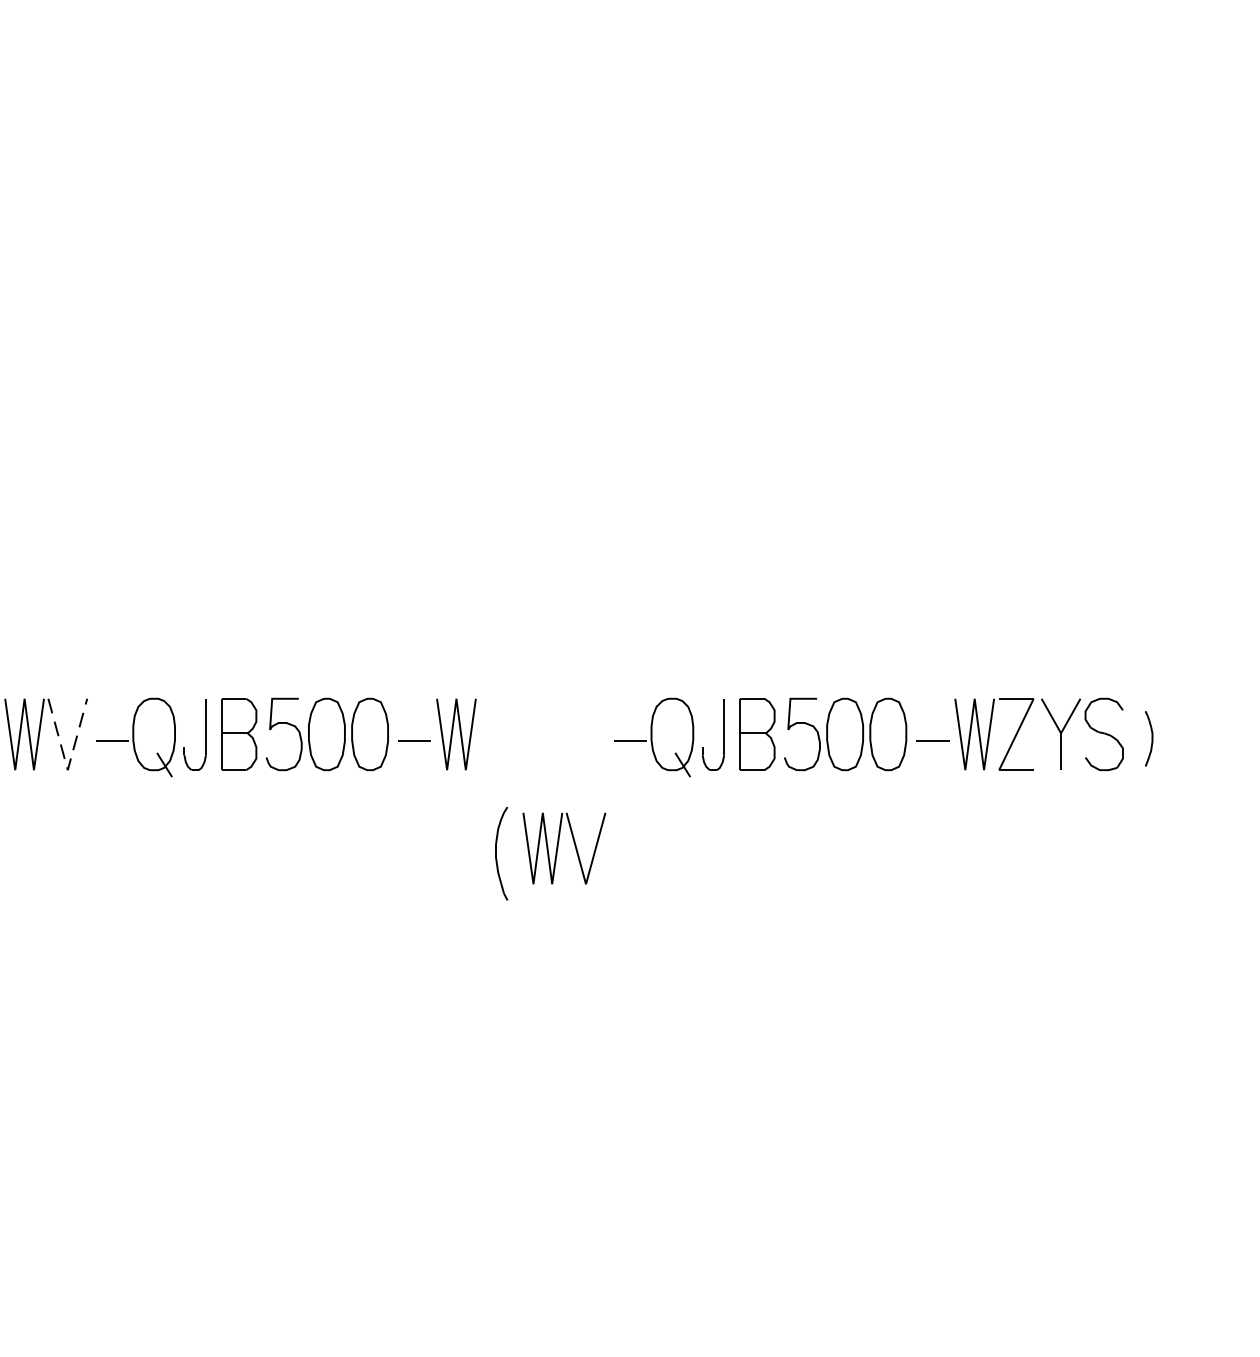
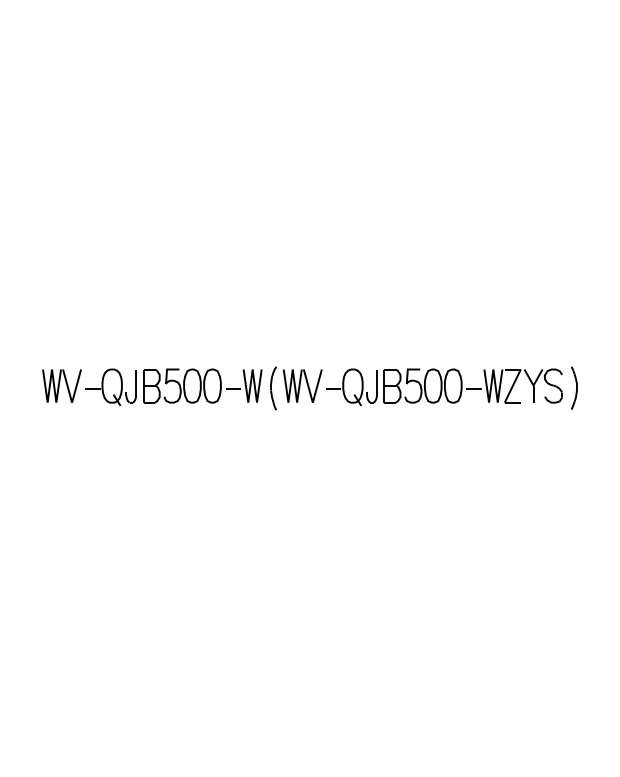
part: (1149, 737) -> (574, 387), size x1.67
line: (68, 769) -> (72, 402), dashed -> solid
part: (550, 853) -> (296, 388), moved

